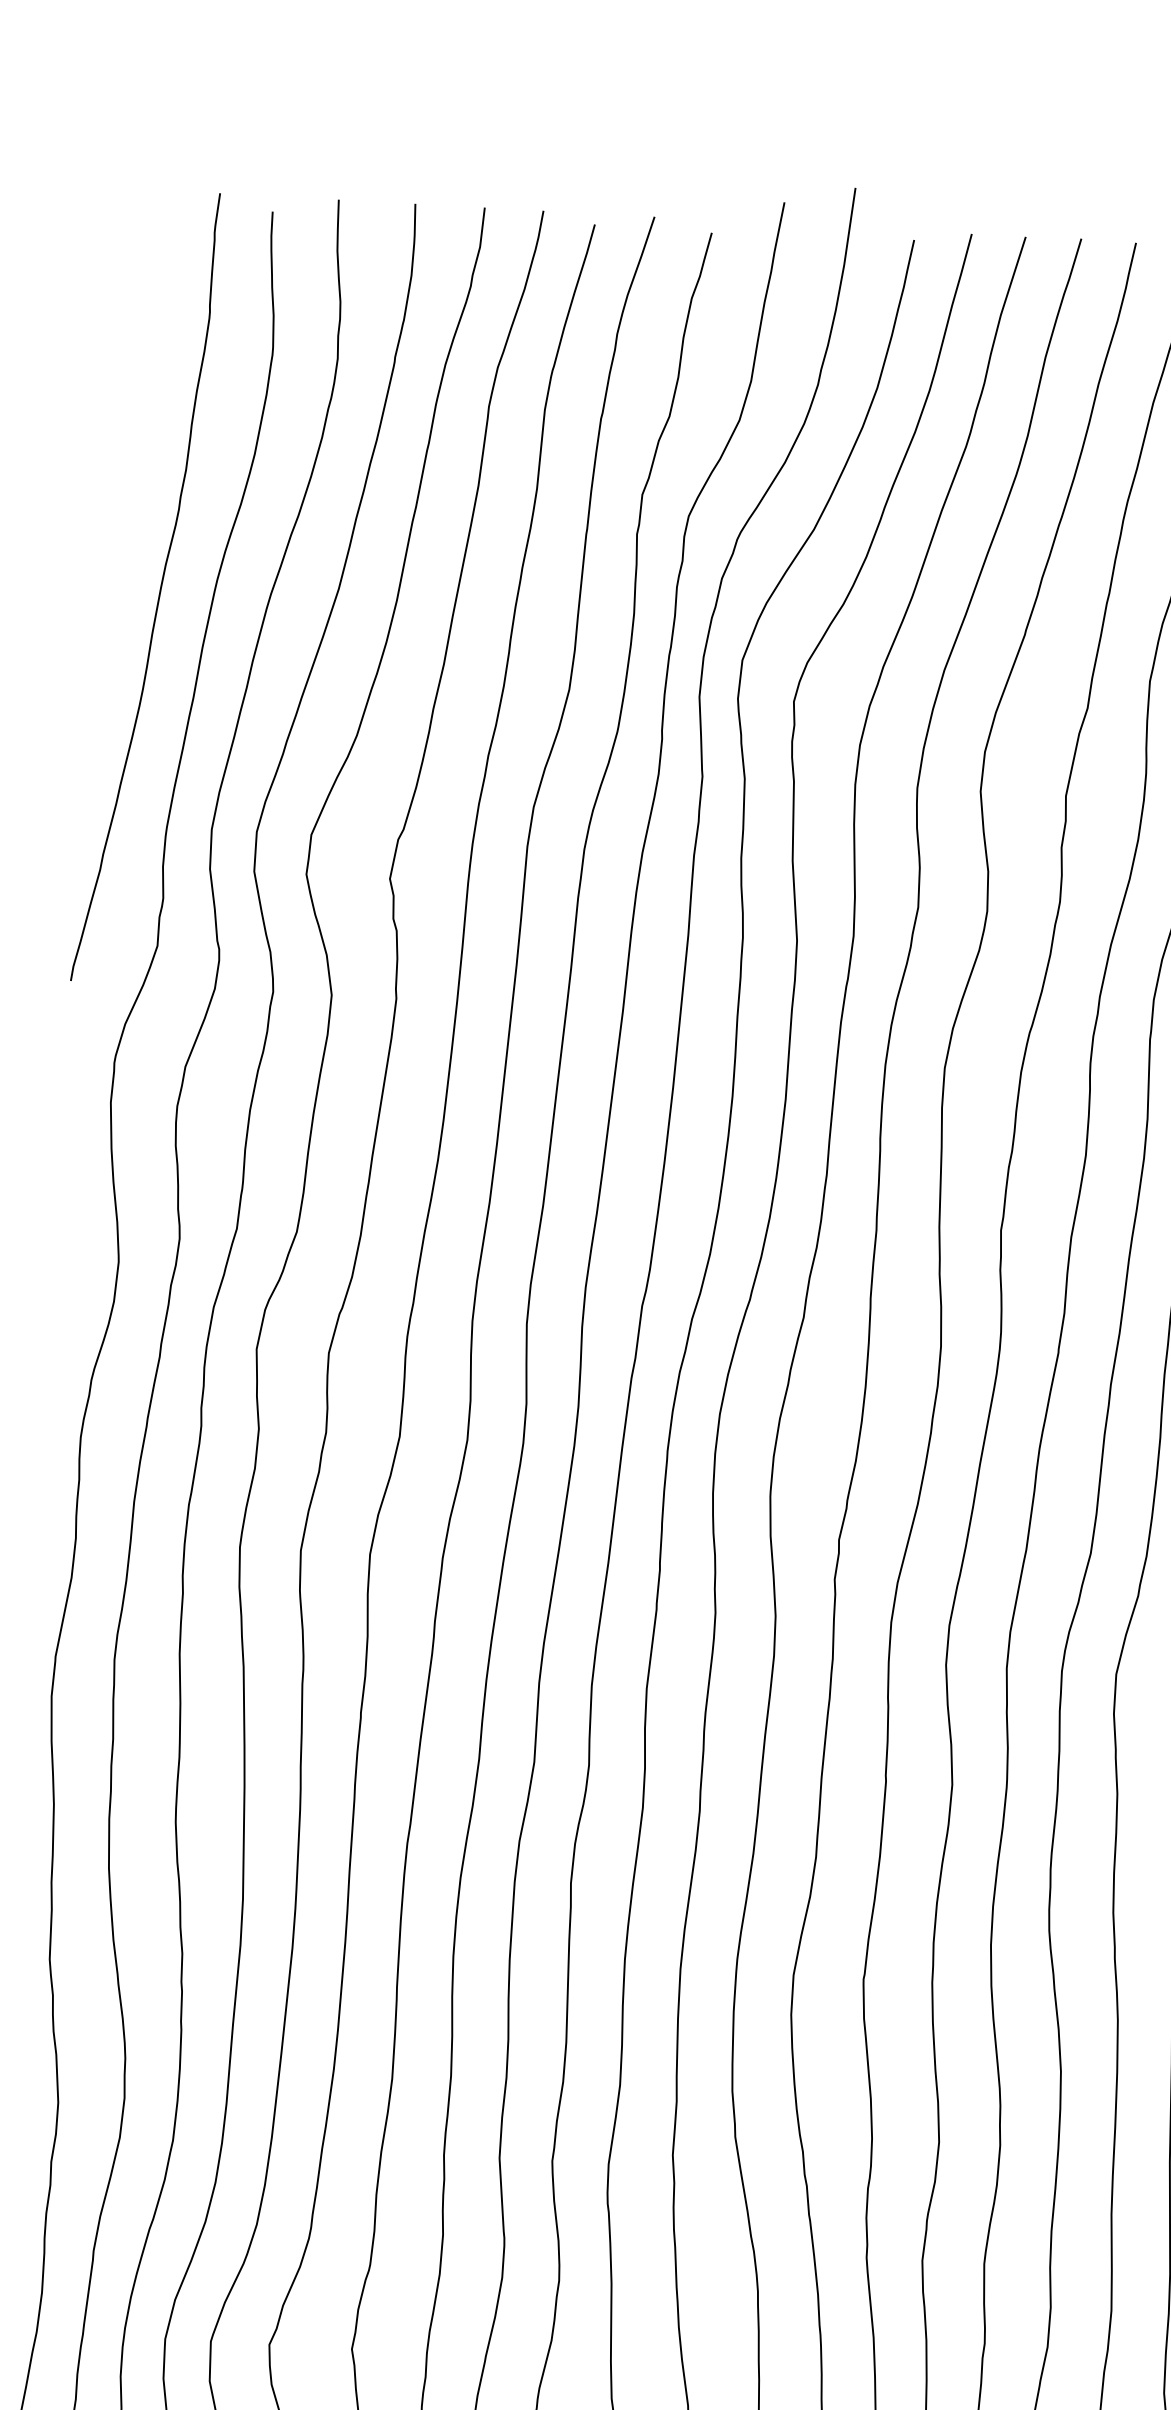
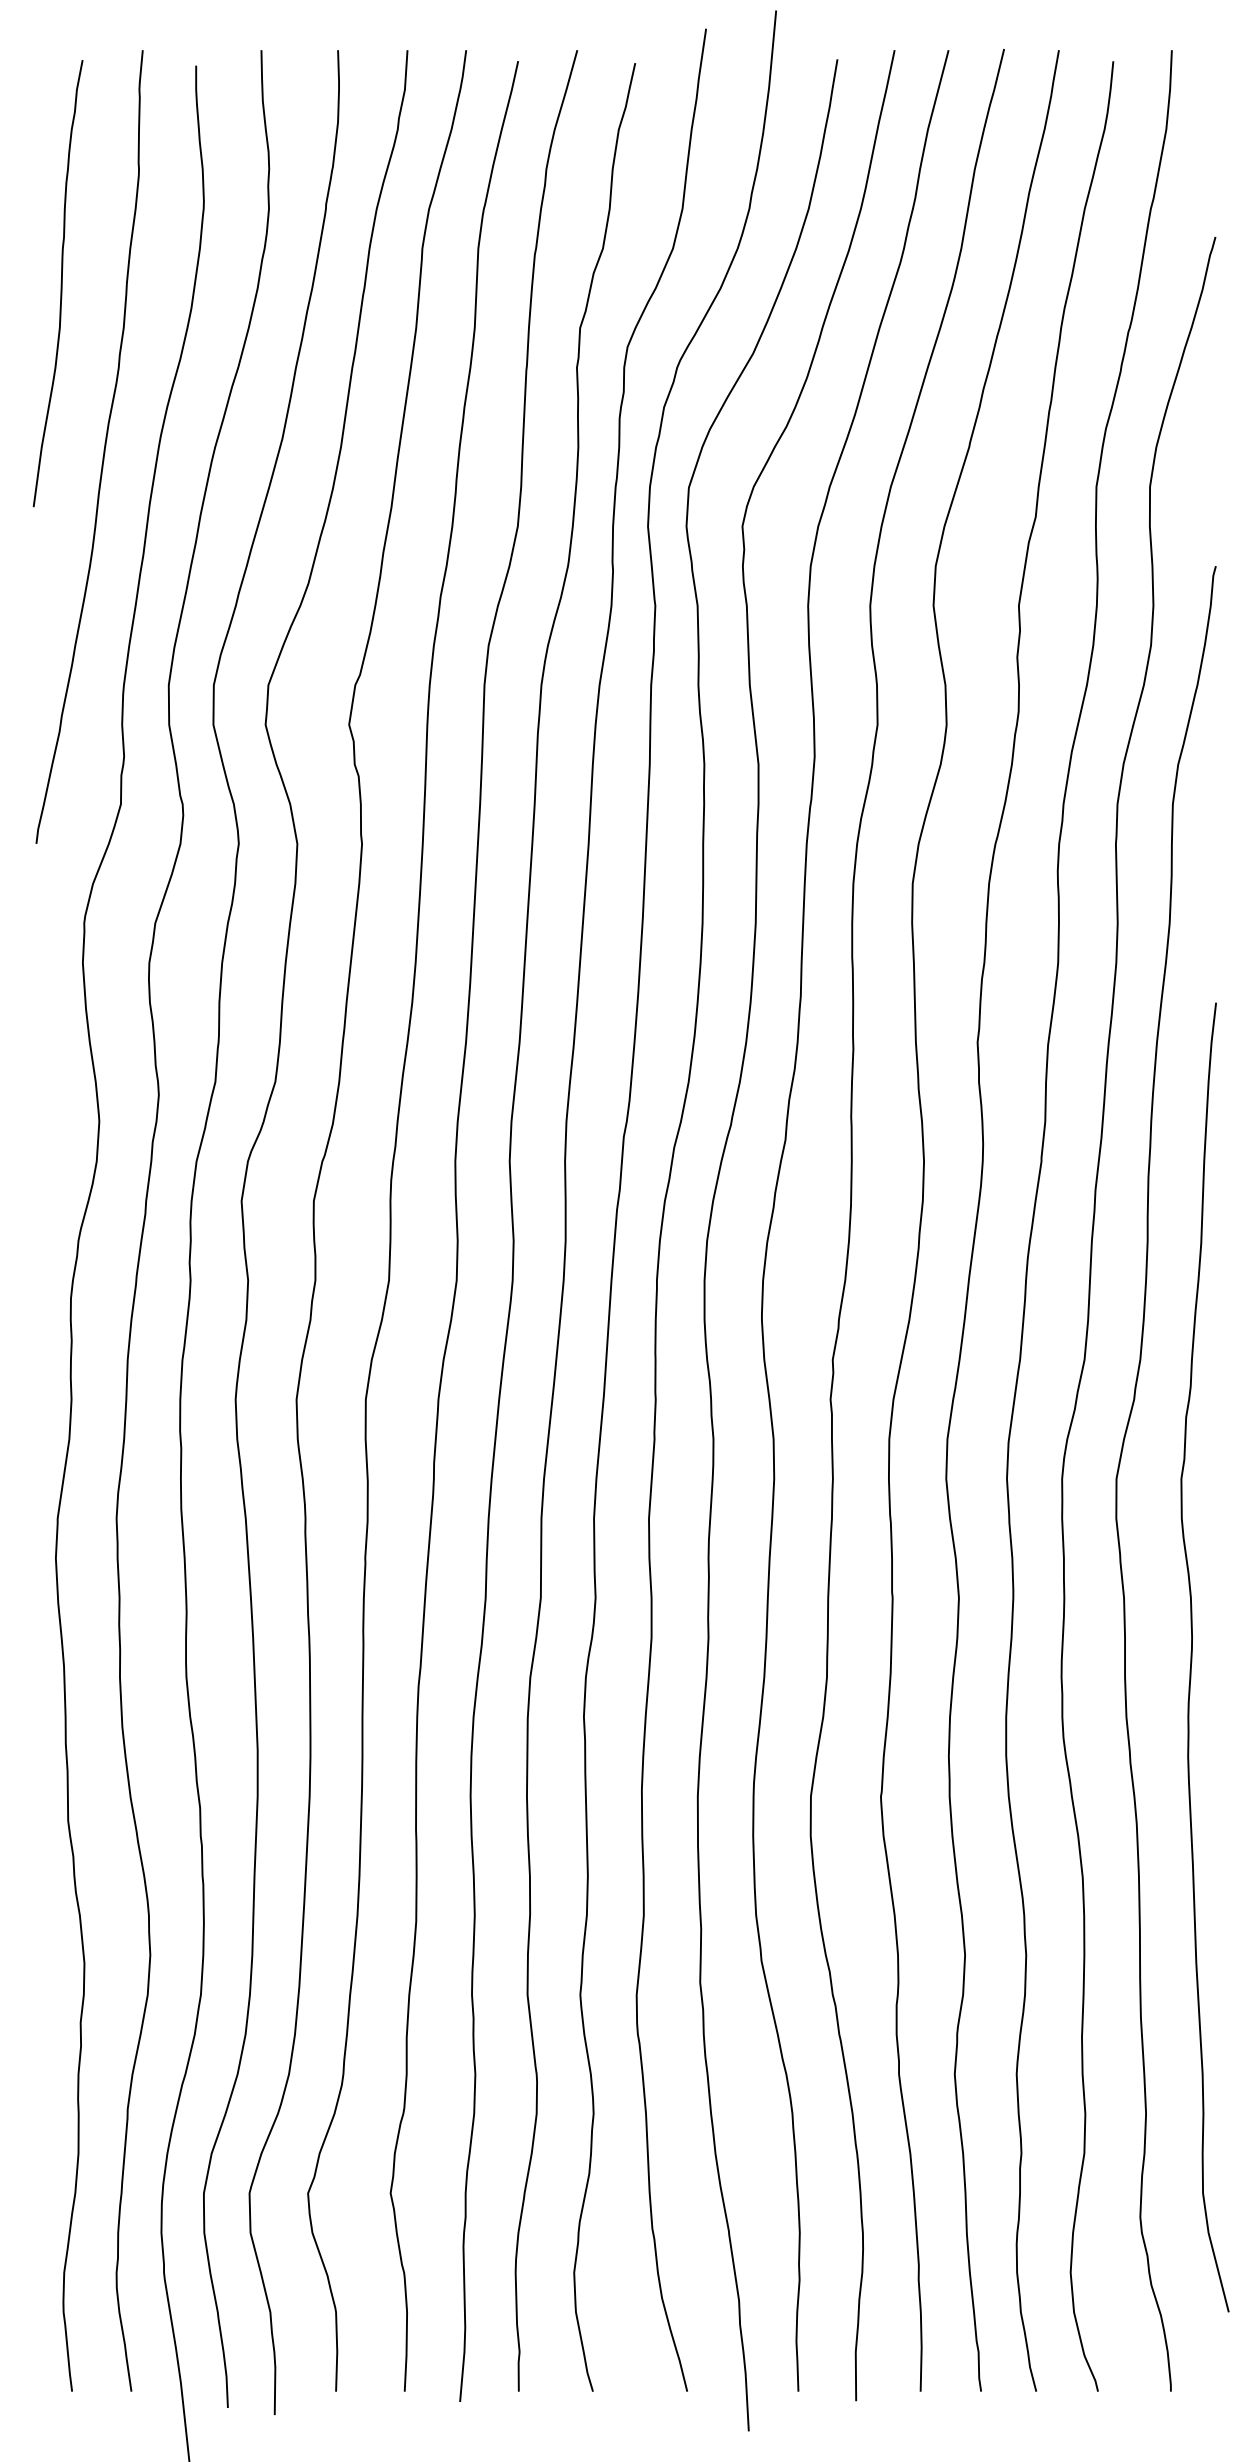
curve: (125, 422) -> (60, 283), added

